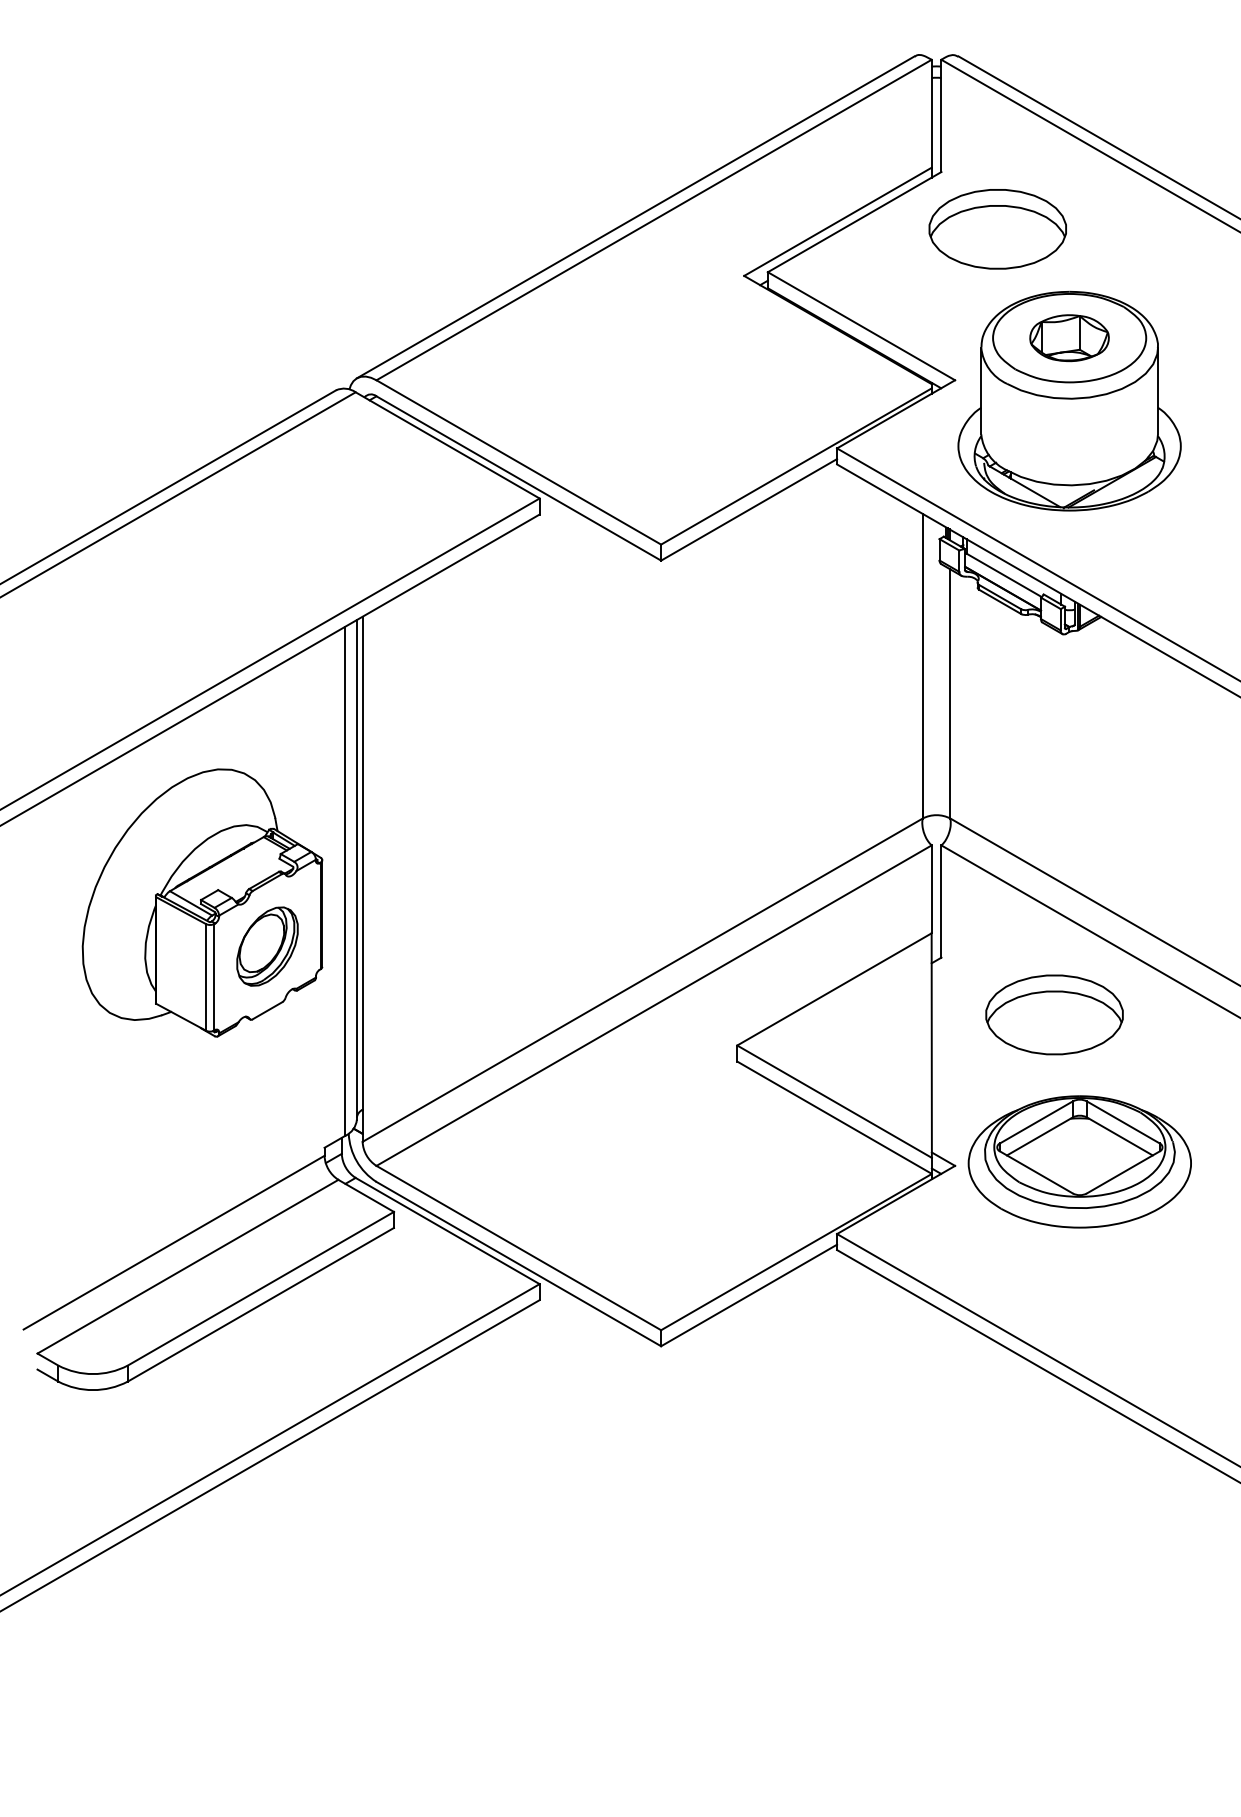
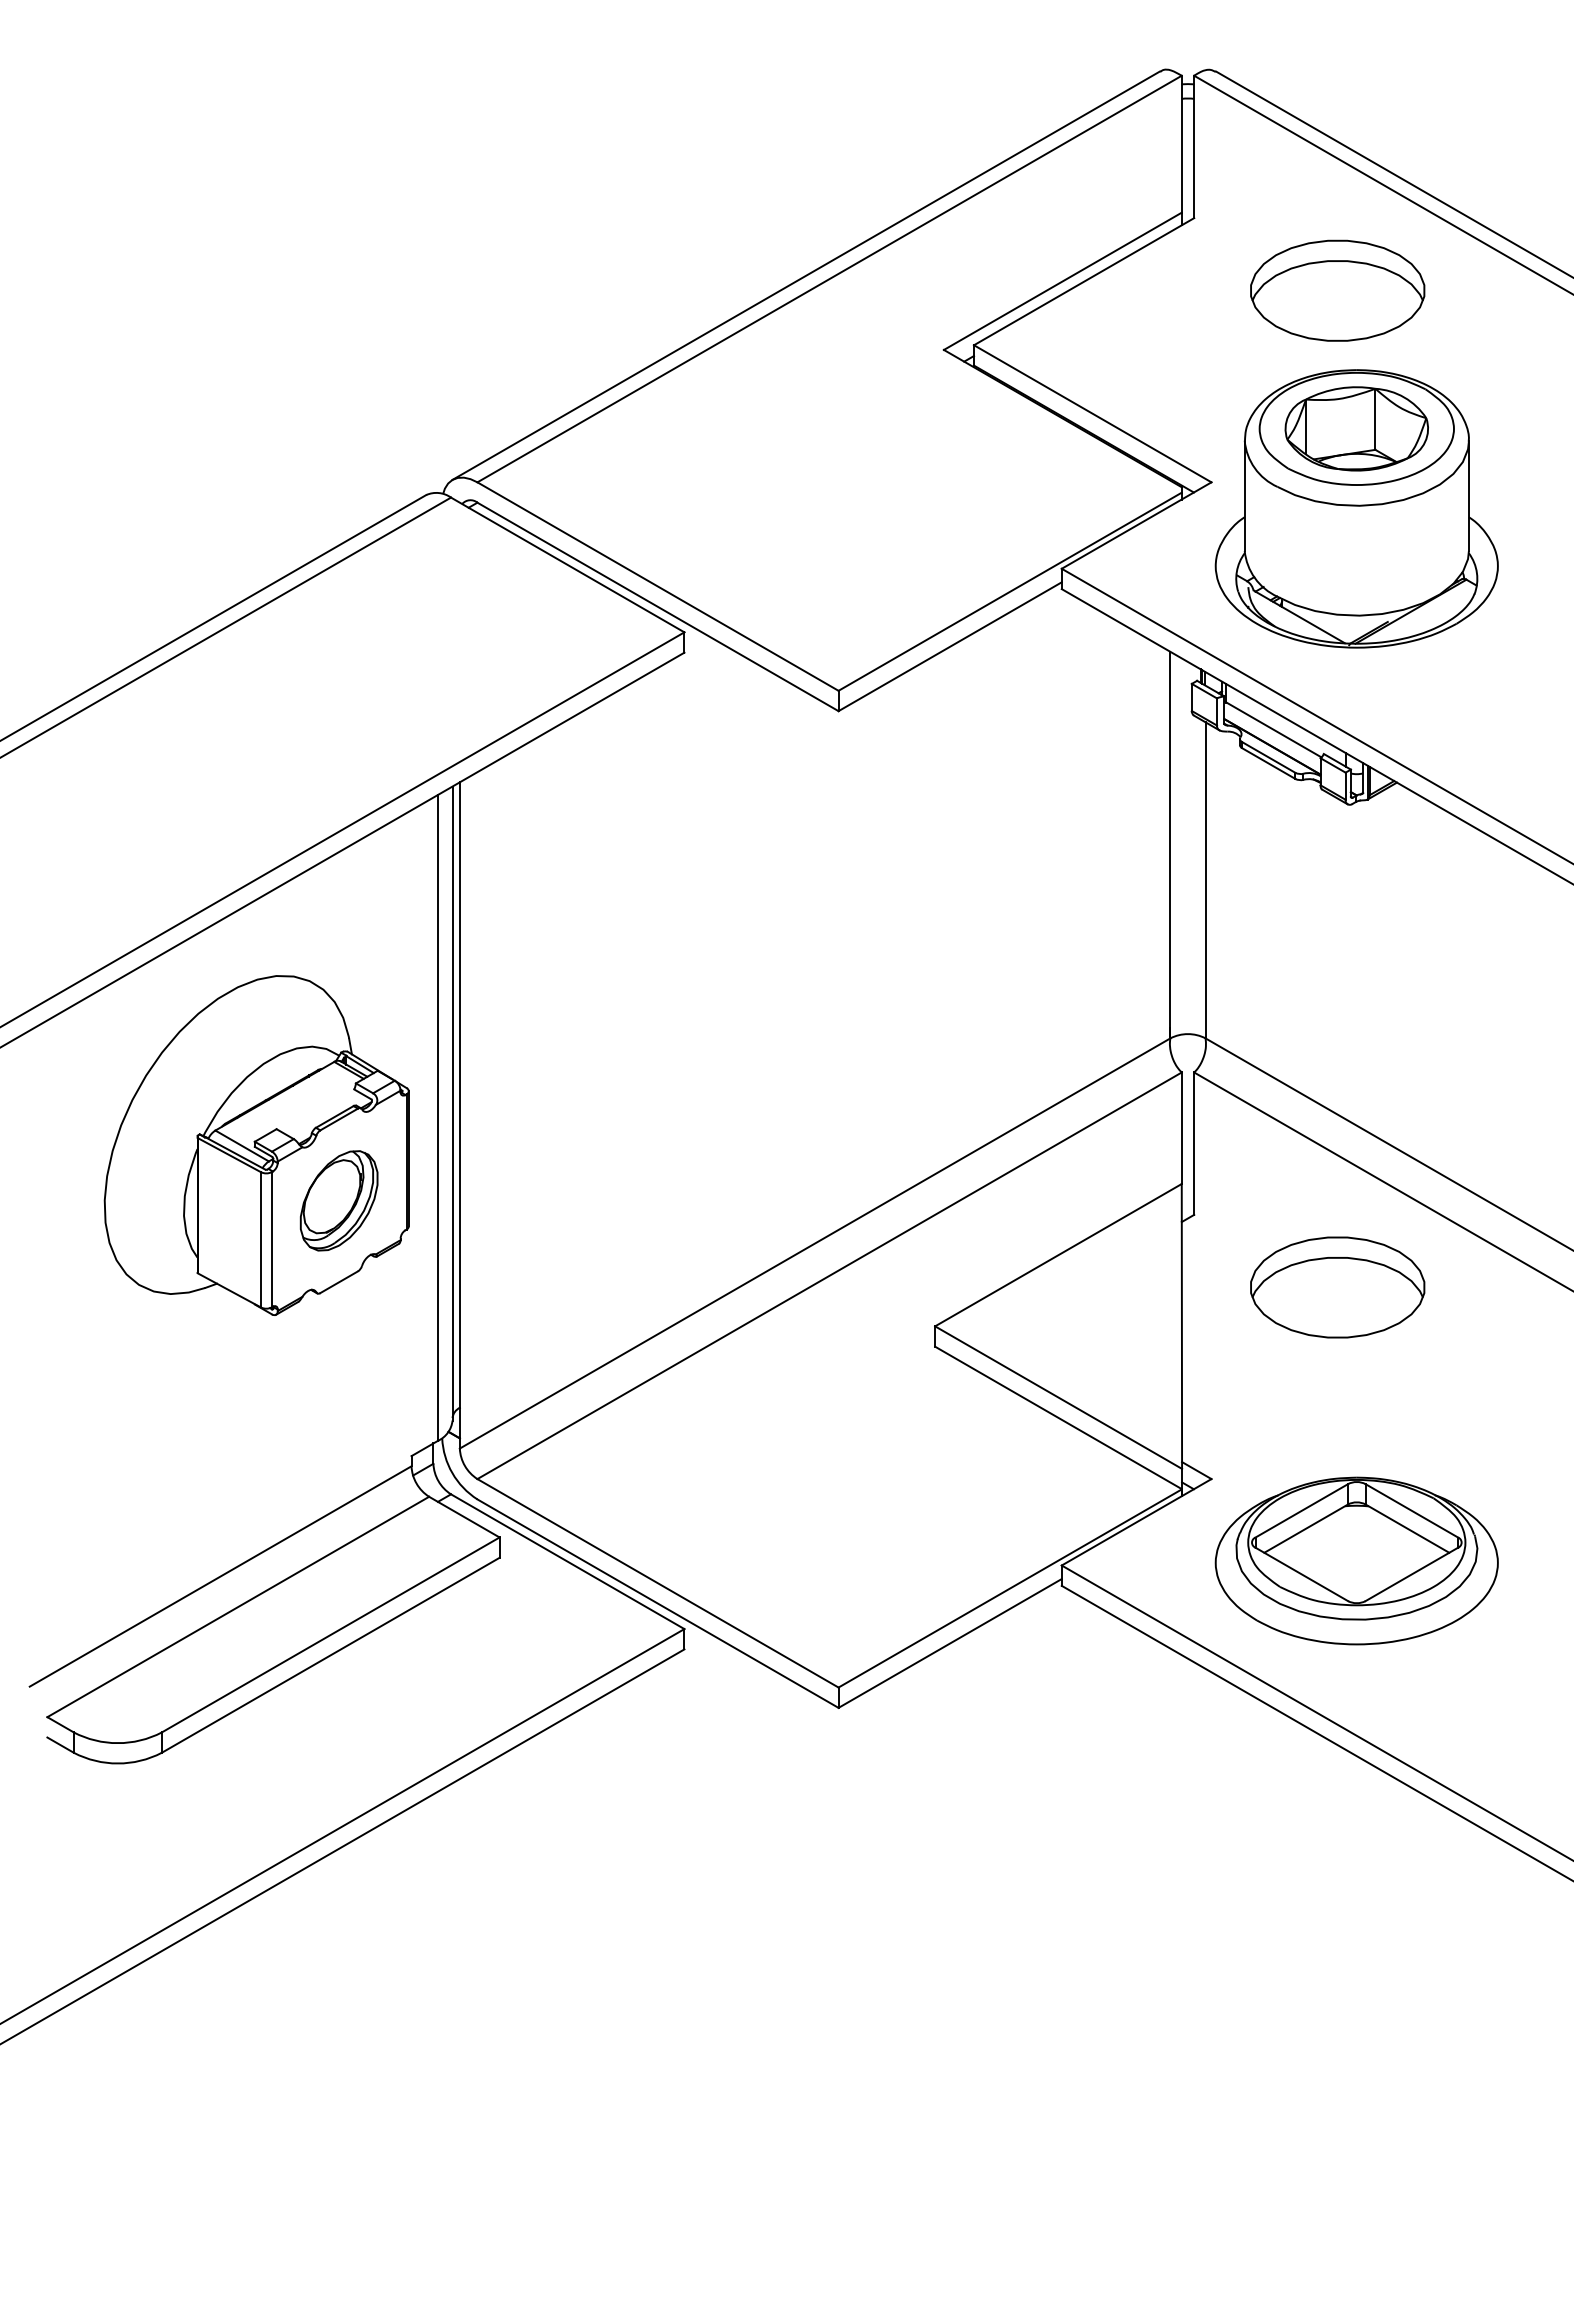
part: (997, 229) -> (1337, 290), moved
part: (1069, 337) -> (1356, 428), size x1.43
part: (1079, 1161) -> (1356, 1560), moved

